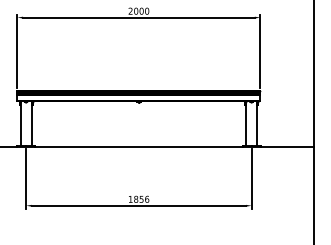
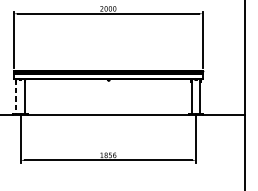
line: (20, 124) -> (16, 97), solid -> dashed

